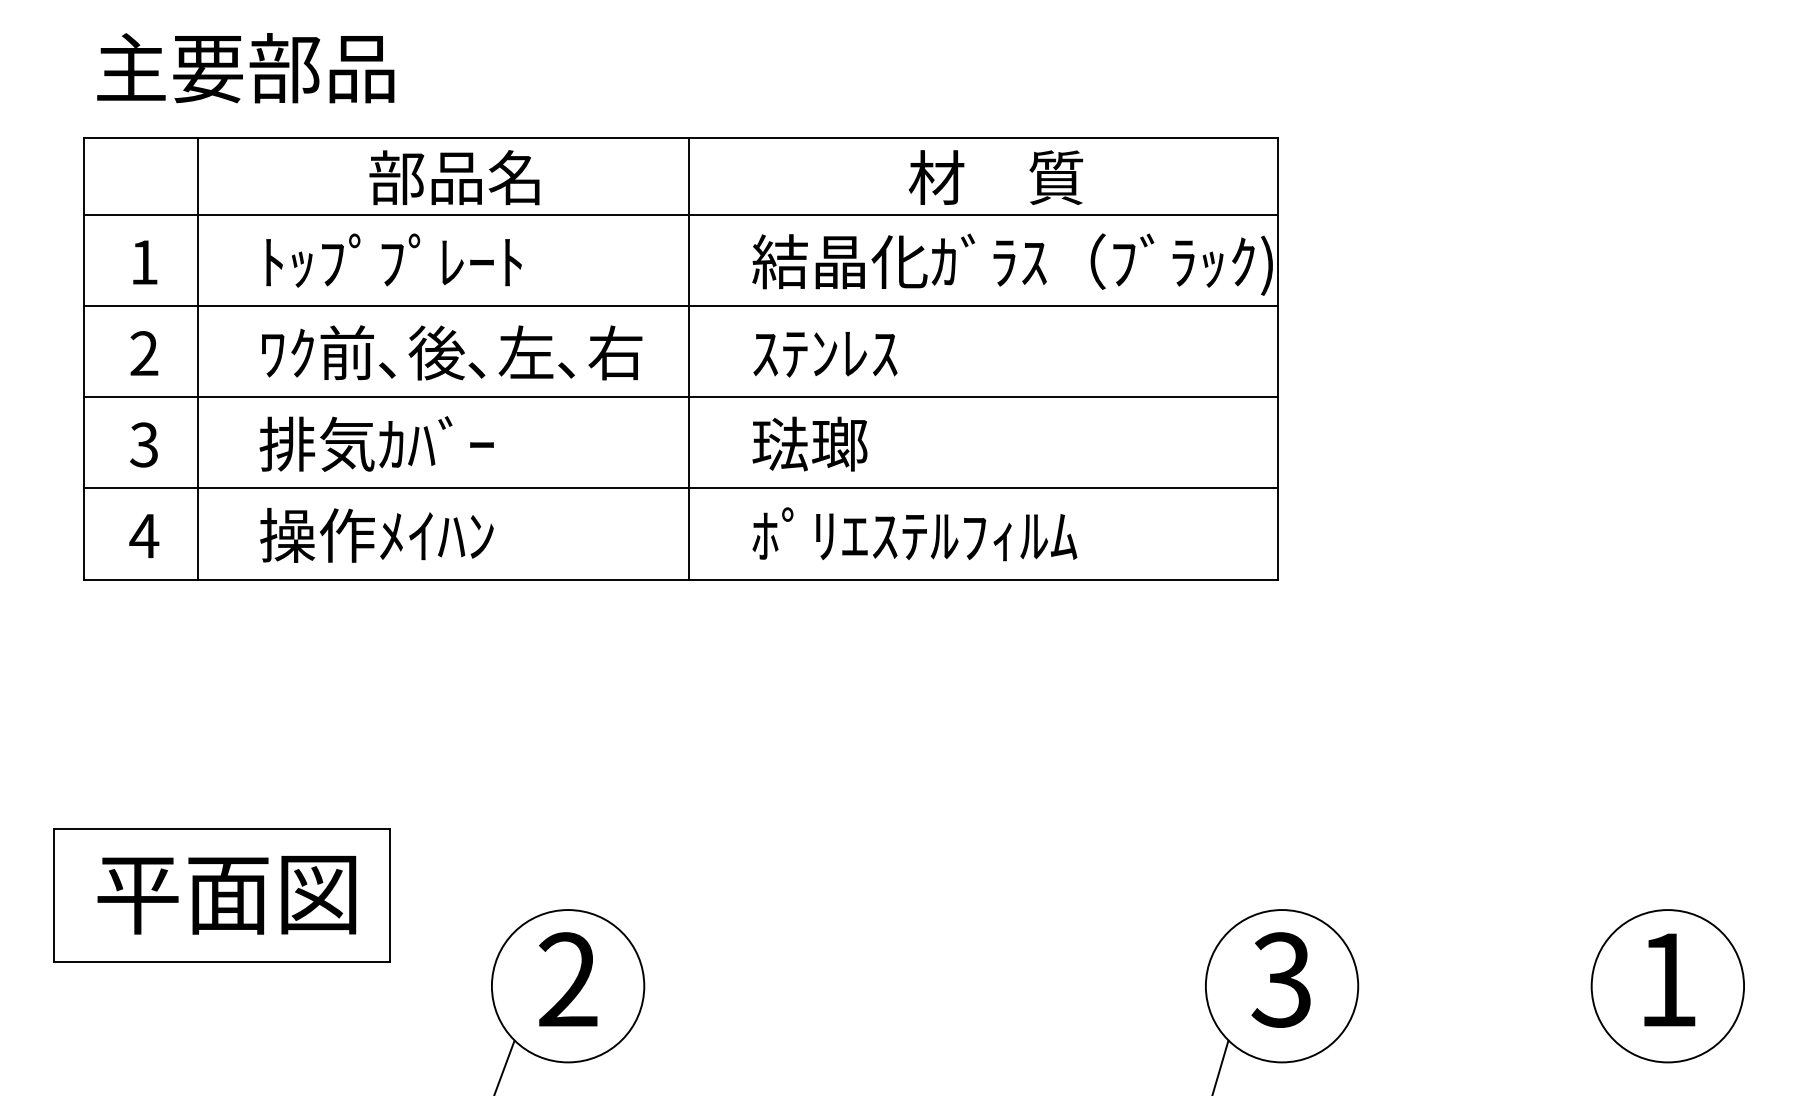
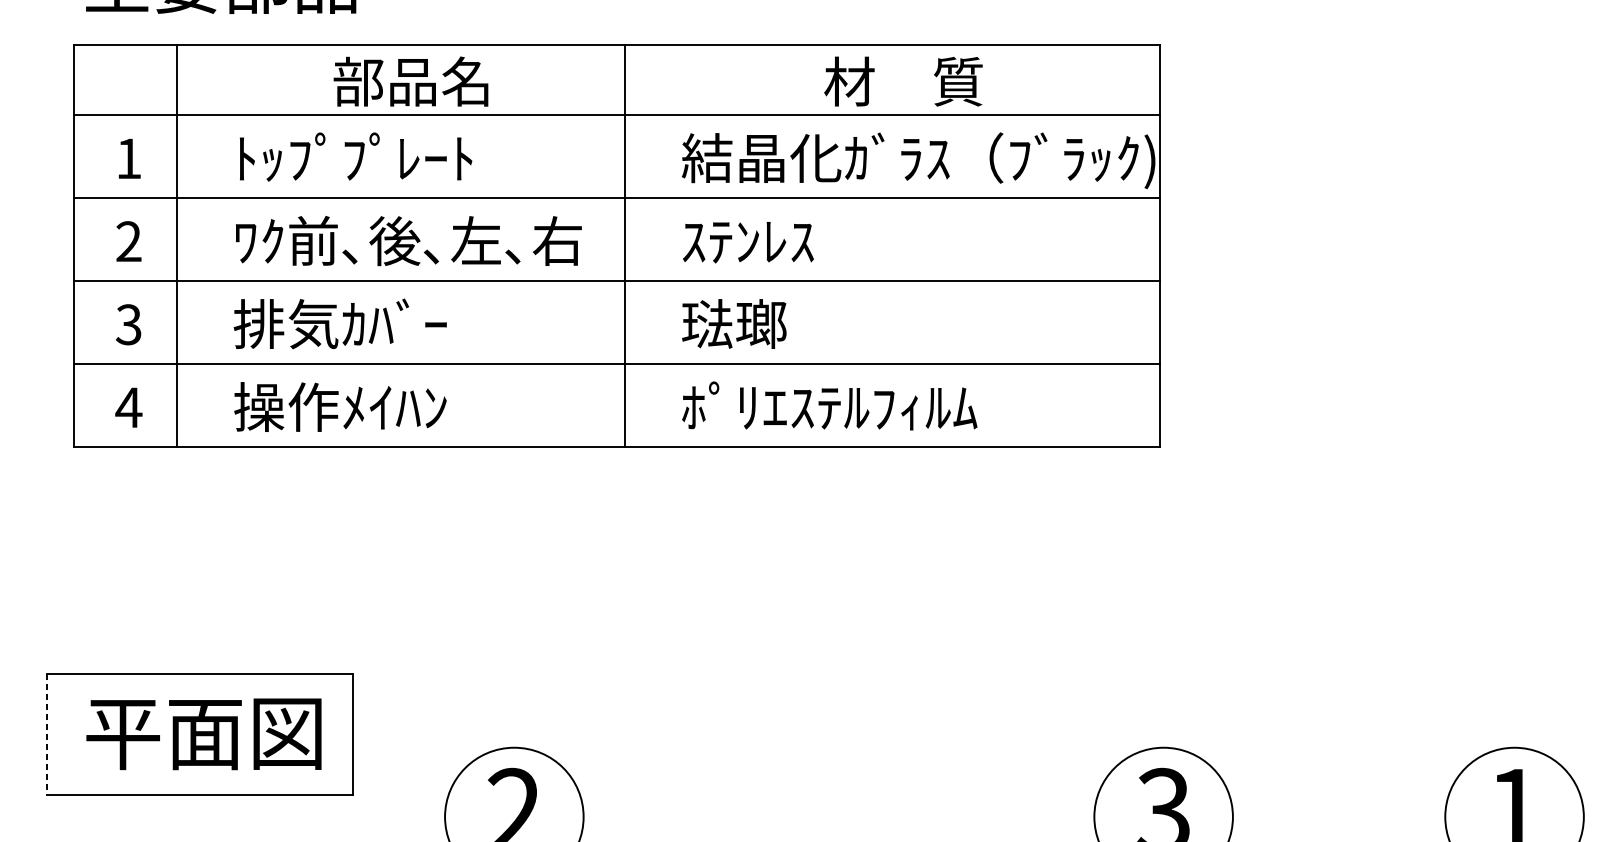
line: (53, 895) -> (46, 734), solid -> dashed

